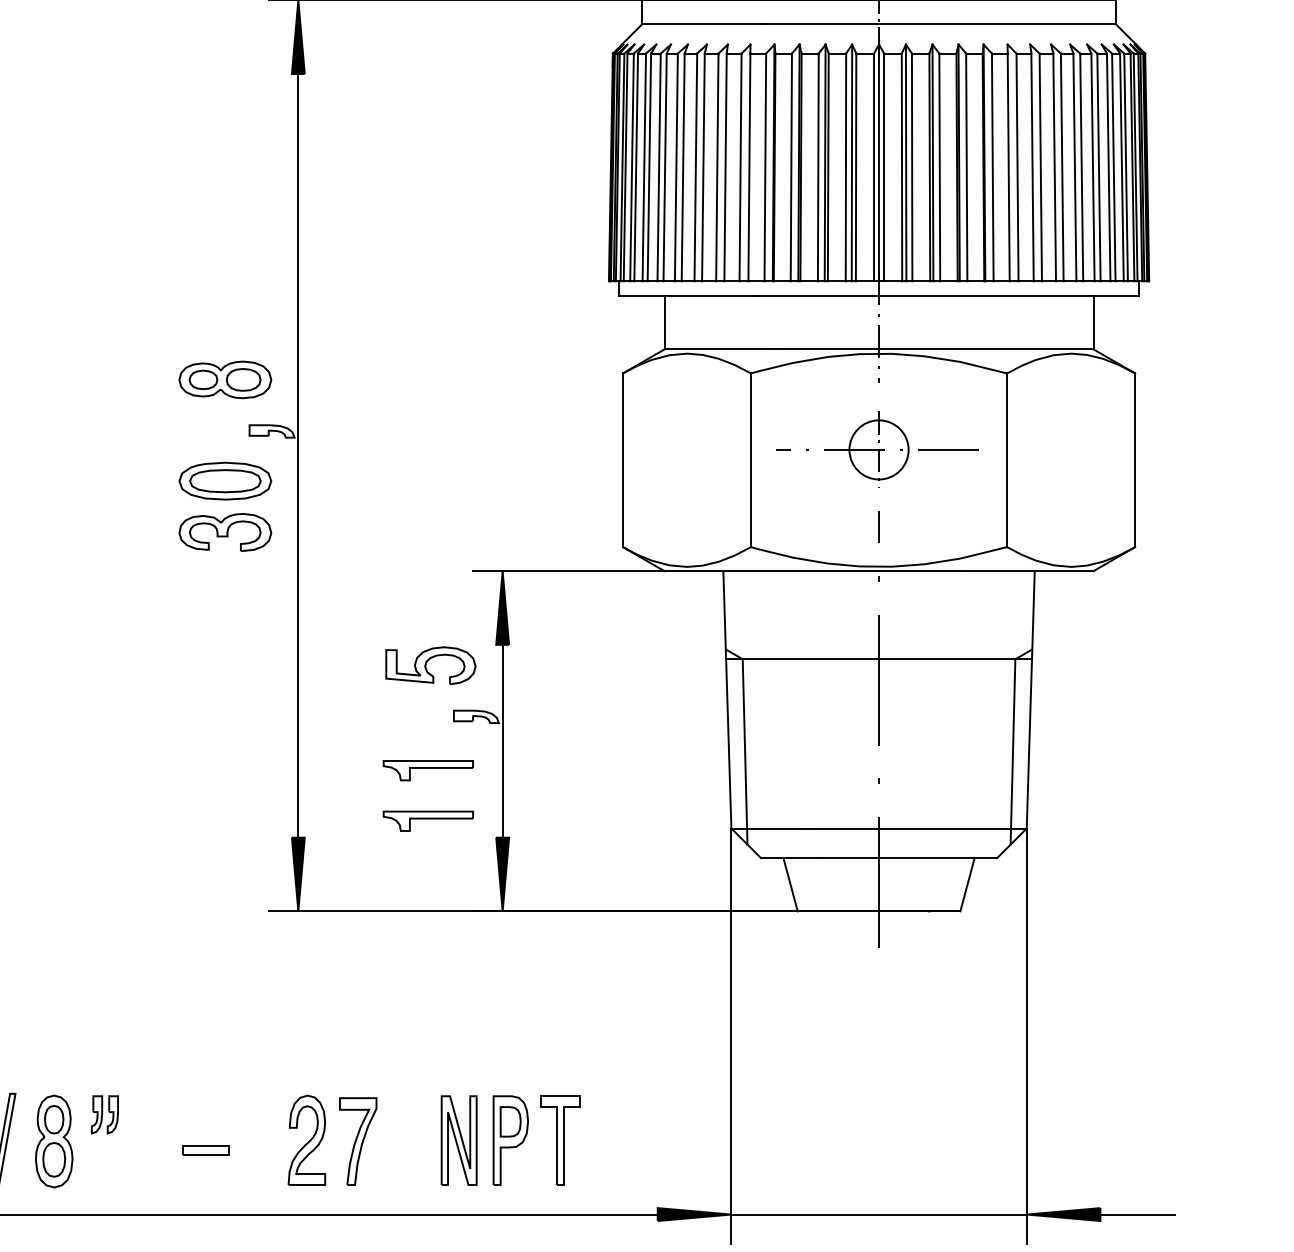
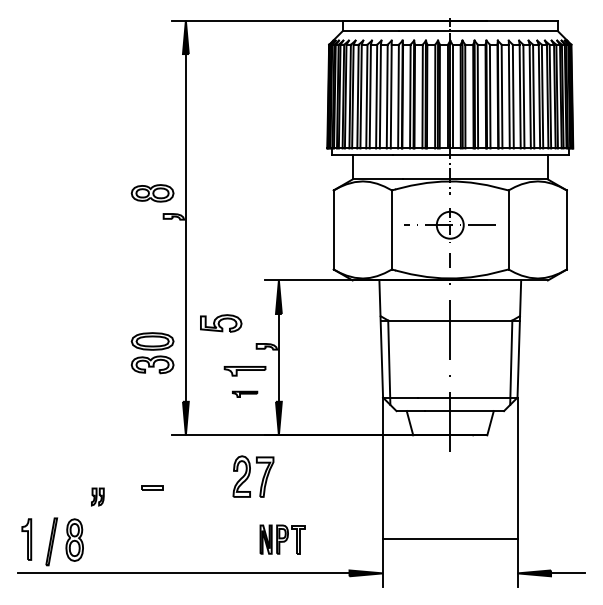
part: (225, 507) -> (152, 353), moved
part: (431, 665) -> (221, 323), moved
part: (427, 821) -> (244, 394), size x0.6
part: (104, 1113) -> (97, 496), moved
part: (332, 1140) -> (253, 476), moved
part: (510, 1140) -> (282, 539), size x0.7
part: (205, 1148) -> (152, 487), moved
line: (879, 1214) -> (450, 539), moved

